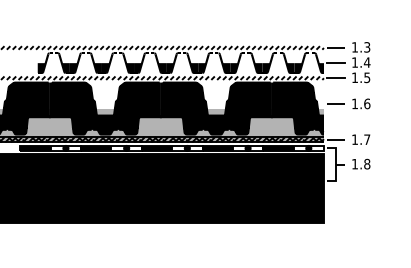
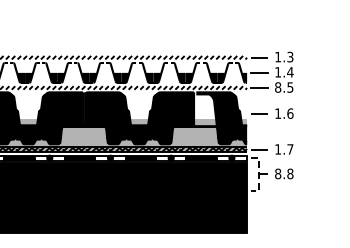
text: (354, 77) -> (277, 87), 1.5 -> 8.5
fill: (282, 99) -> (205, 109), removed
text: (354, 163) -> (277, 173), 1.8 -> 8.8
line: (336, 165) -> (259, 175), solid -> dashed

